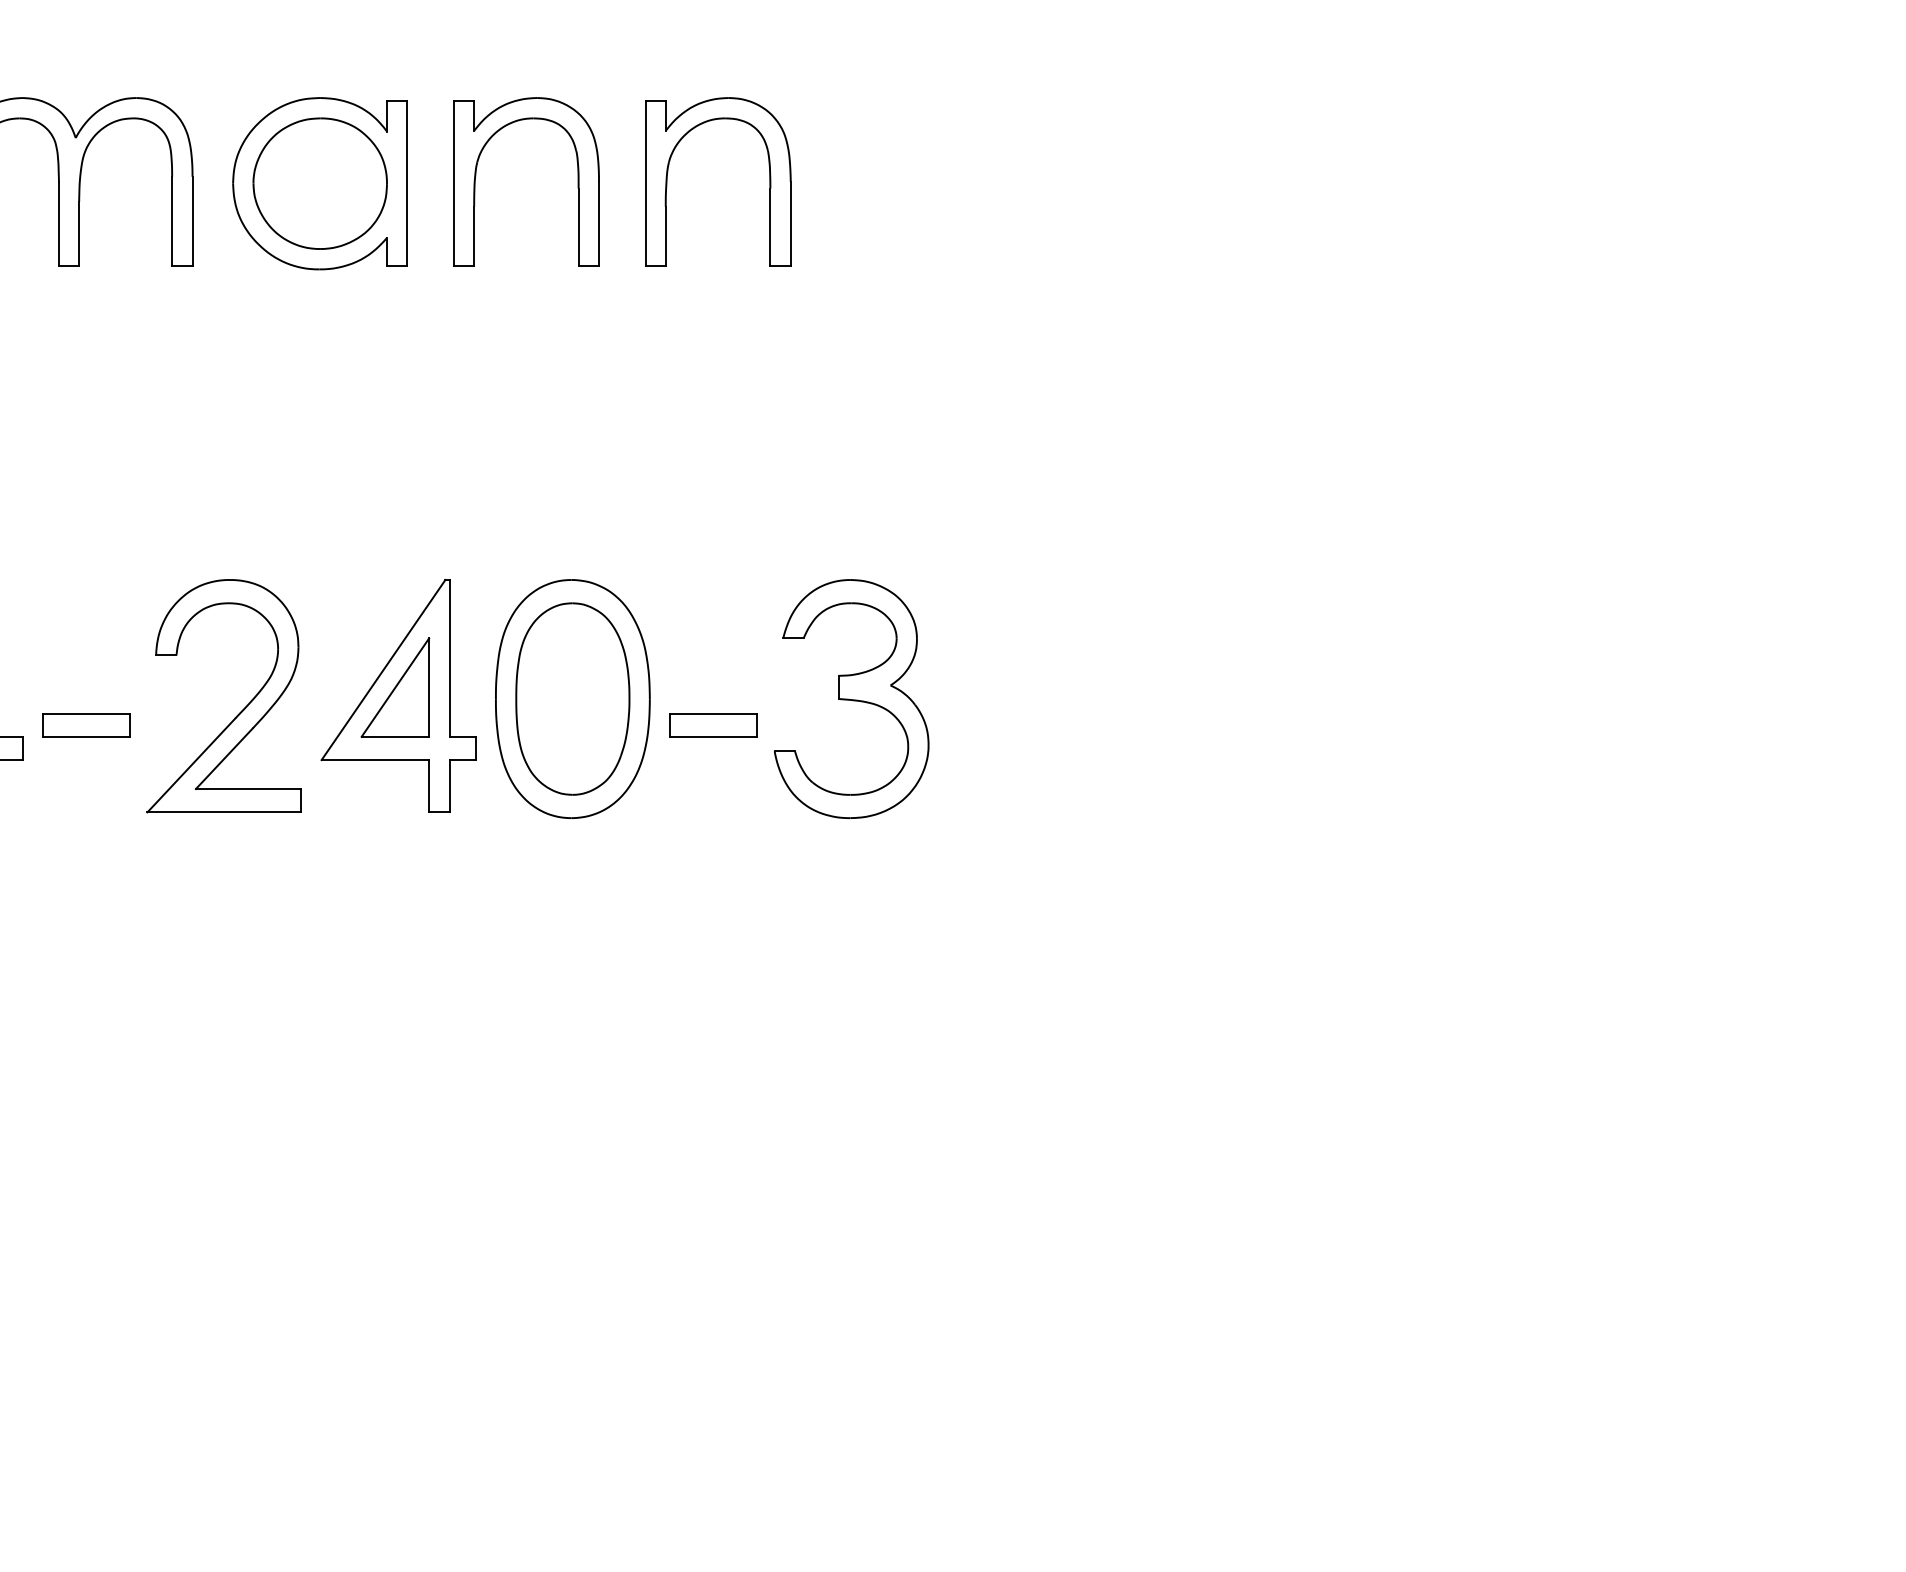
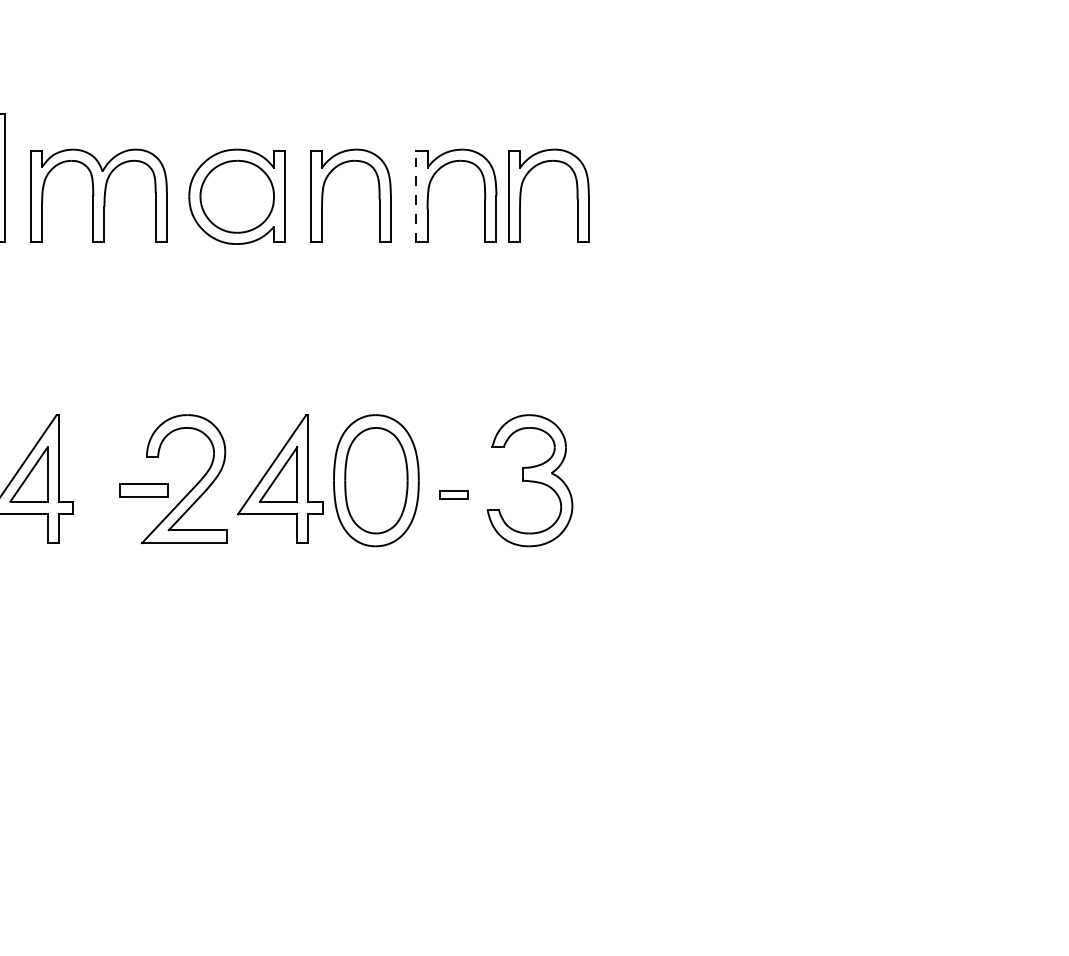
part: (836, 181) -> (521, 195), added
line: (645, 183) -> (416, 196), solid -> dashed
part: (84, 725) -> (143, 490), moved
part: (712, 725) -> (453, 495), size x0.6

